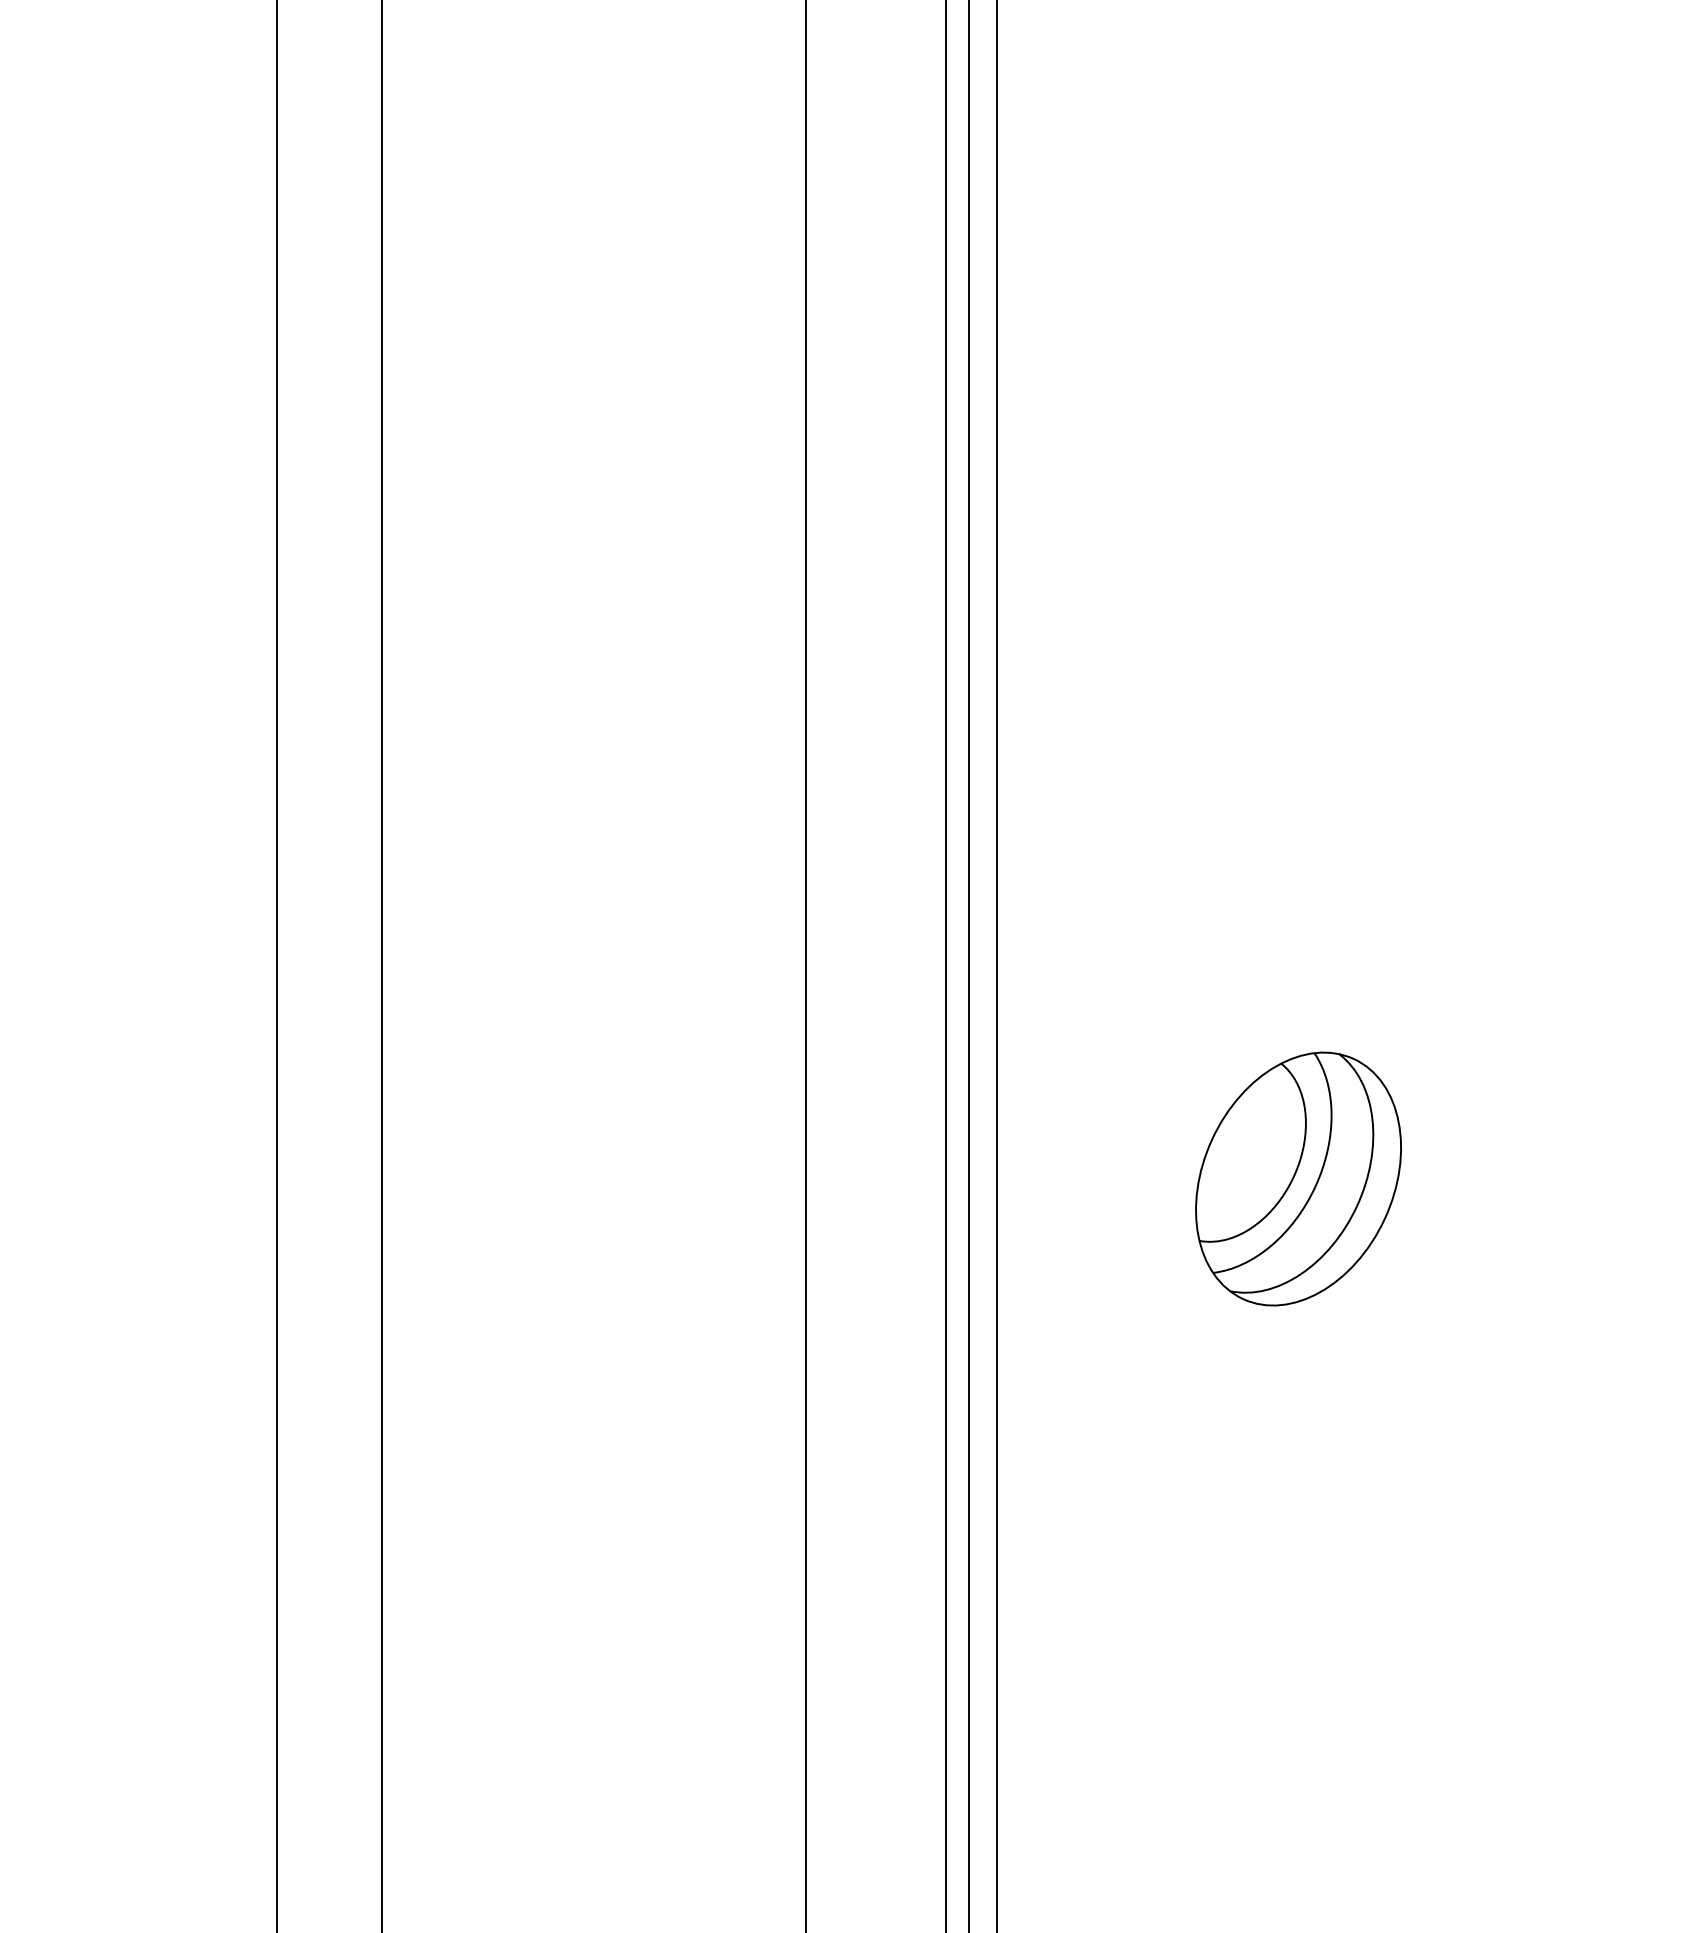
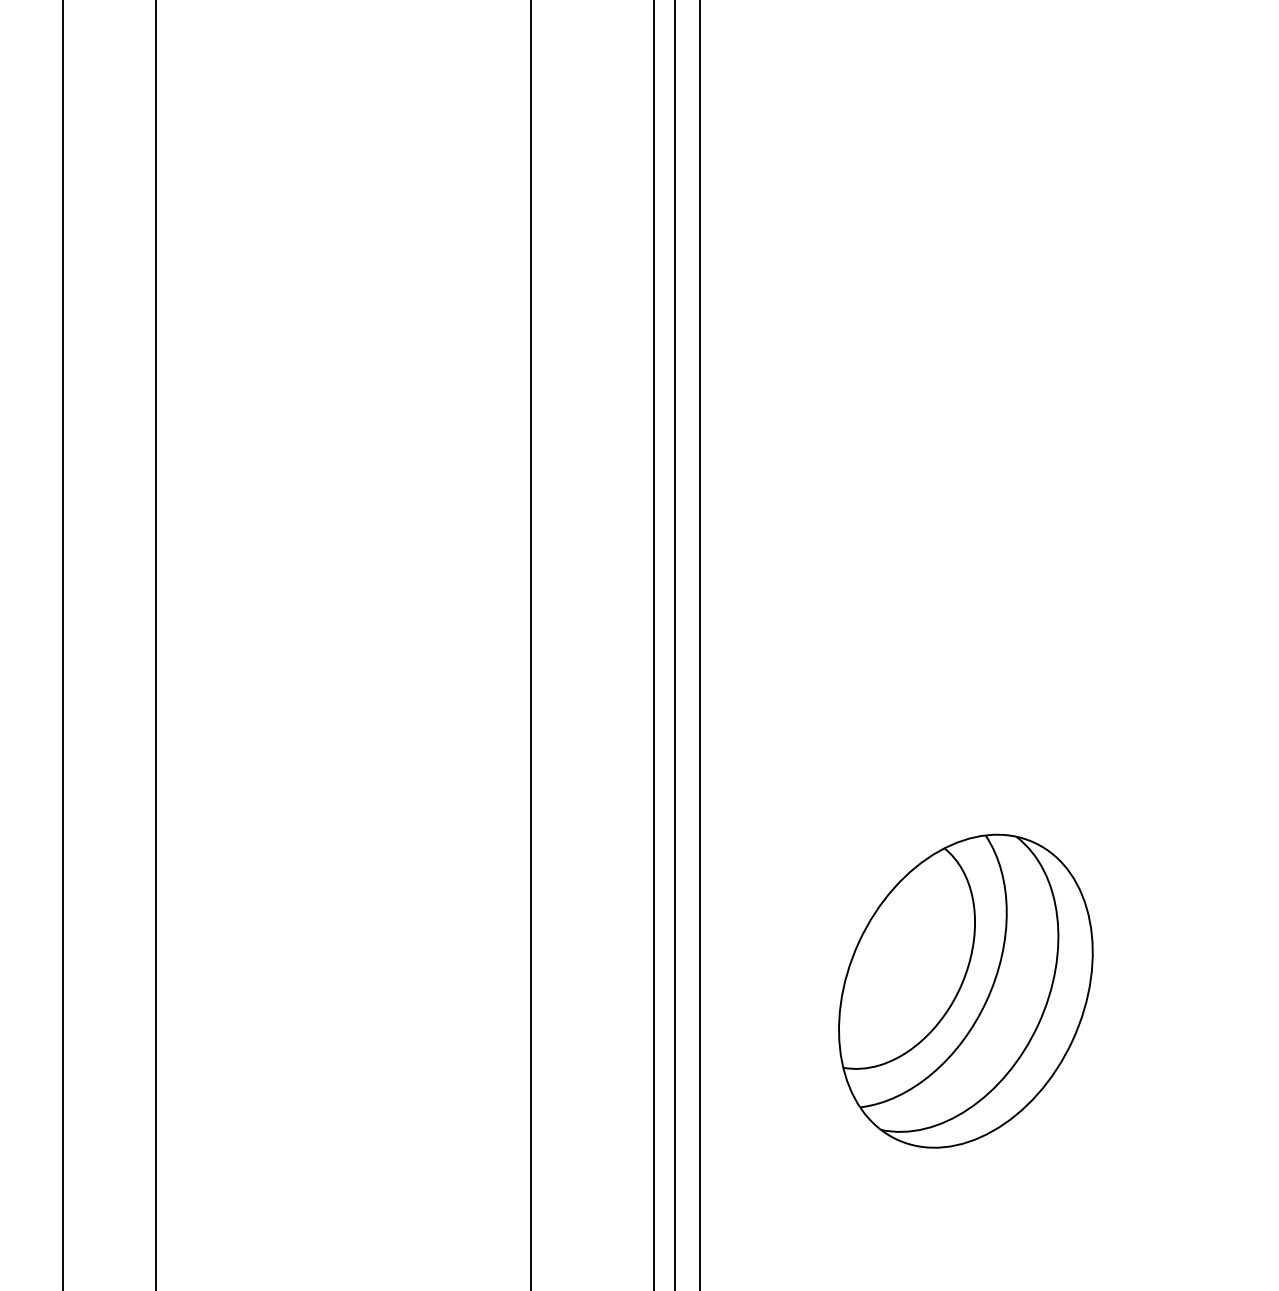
part: (1298, 1178) -> (965, 990), size x1.4

